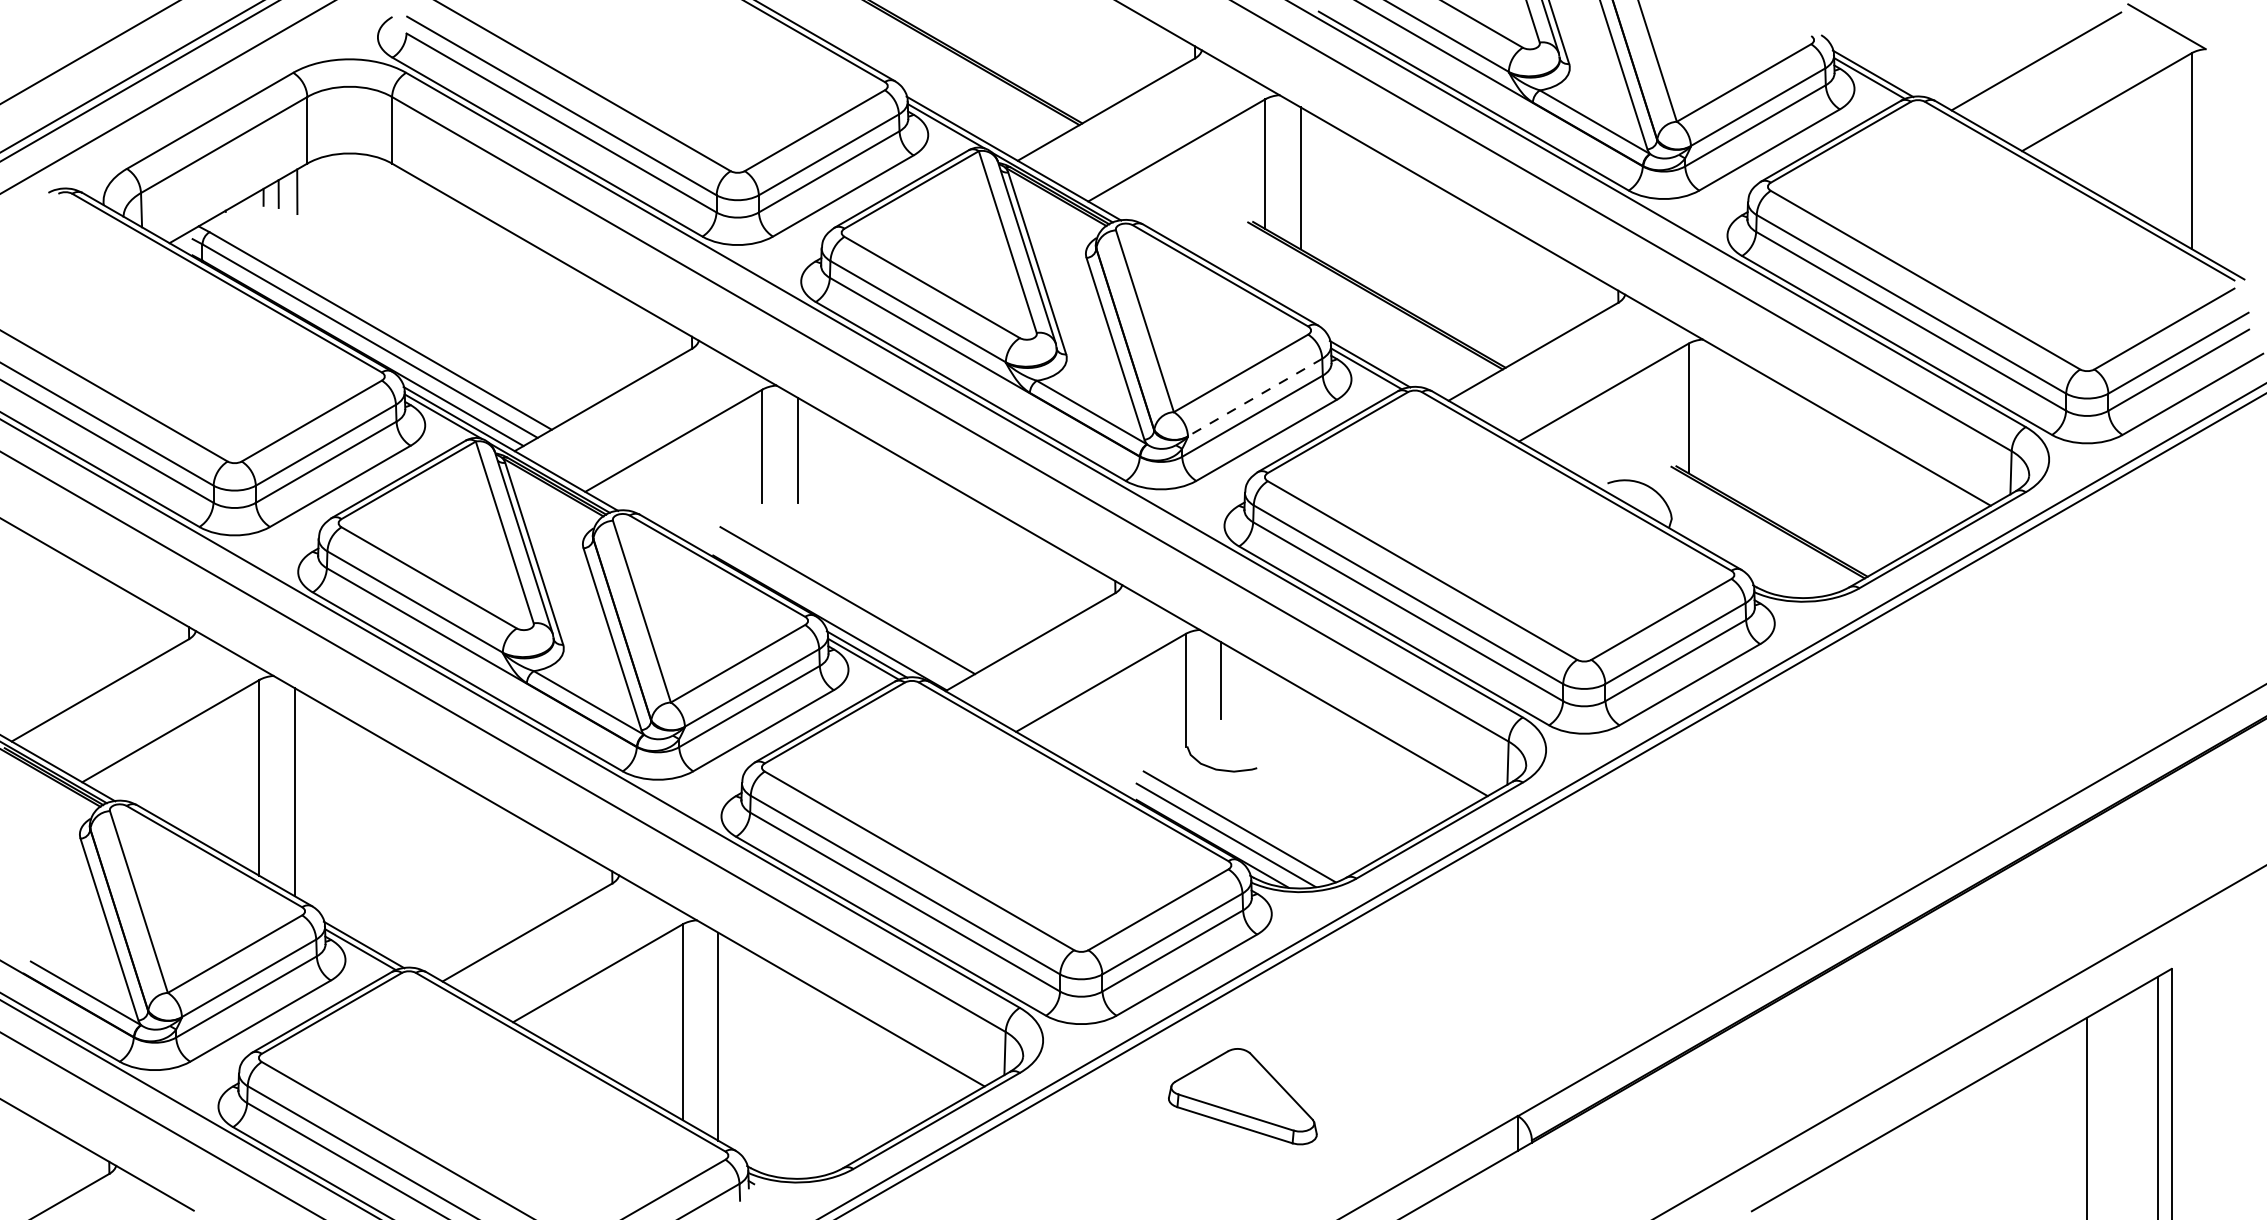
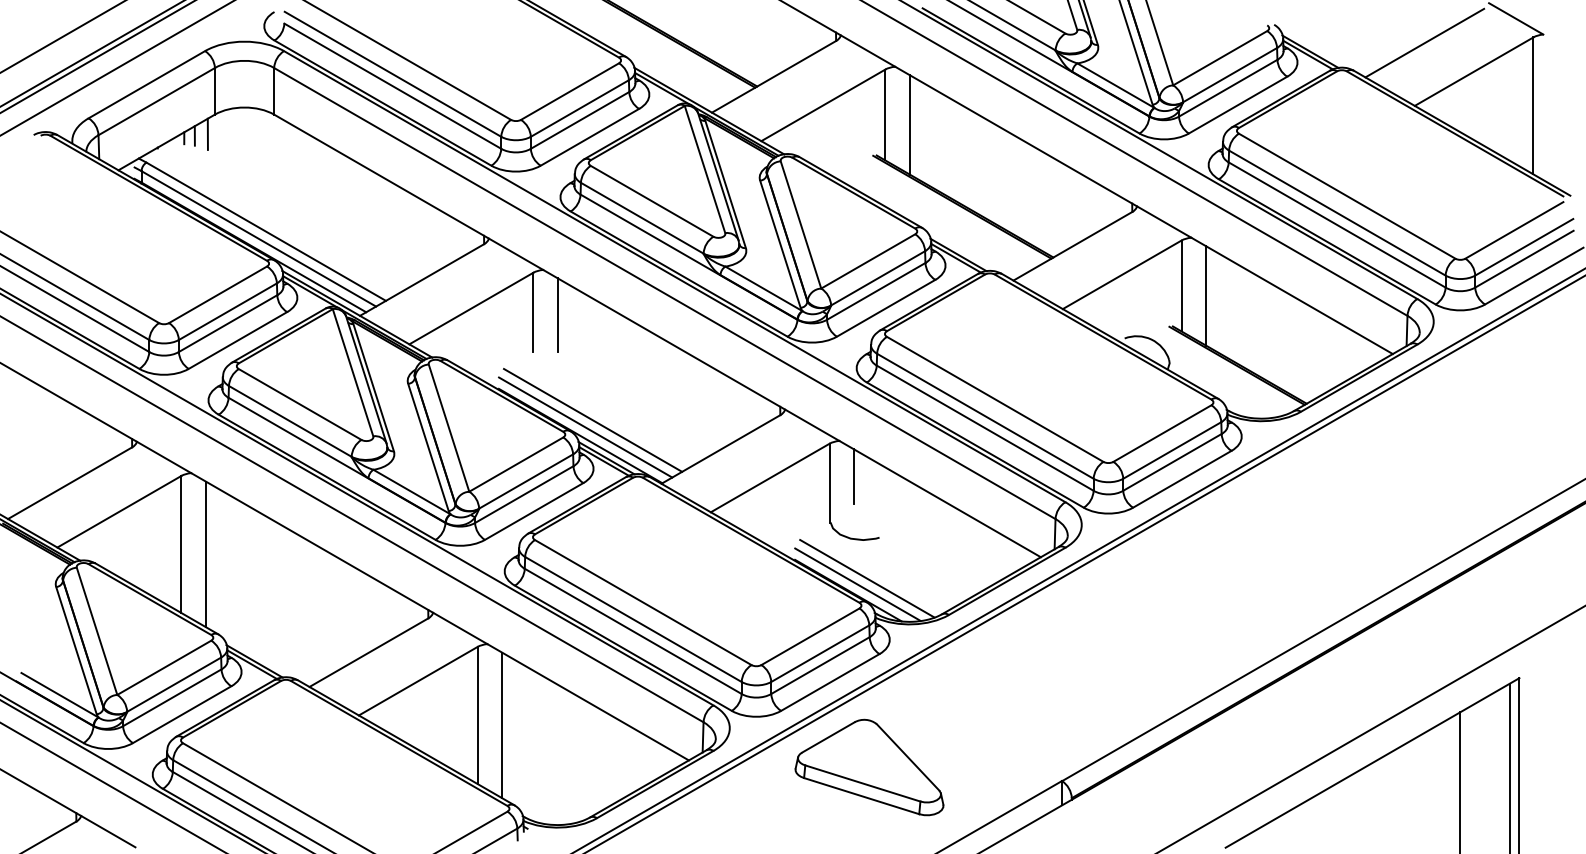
line: (1254, 397) -> (877, 278), dashed -> solid
line: (1724, 422) -> (1206, 295), added
line: (836, 610) -> (585, 427), added
part: (1242, 1096) -> (869, 767), size x1.43

